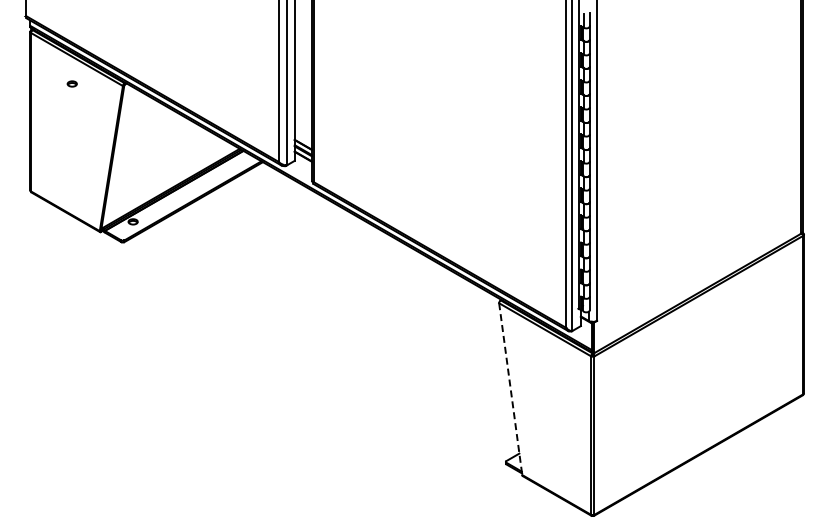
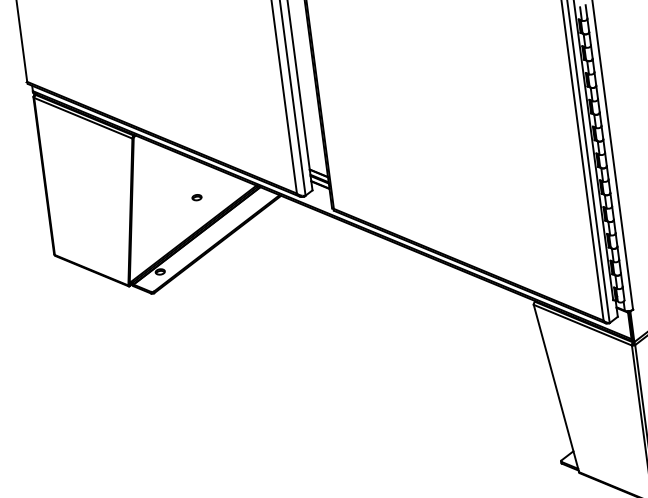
part: (71, 83) -> (196, 197), moved
line: (510, 389) -> (556, 388), dashed -> solid

